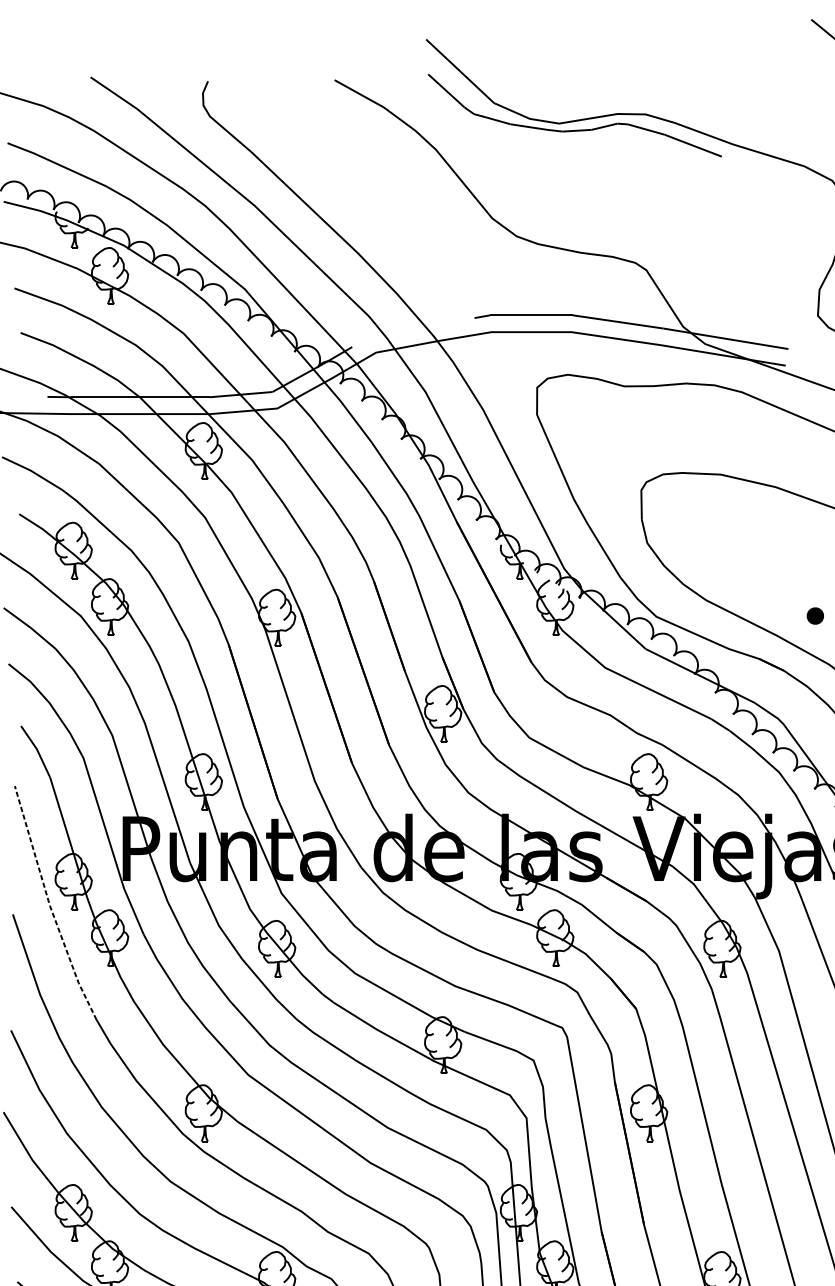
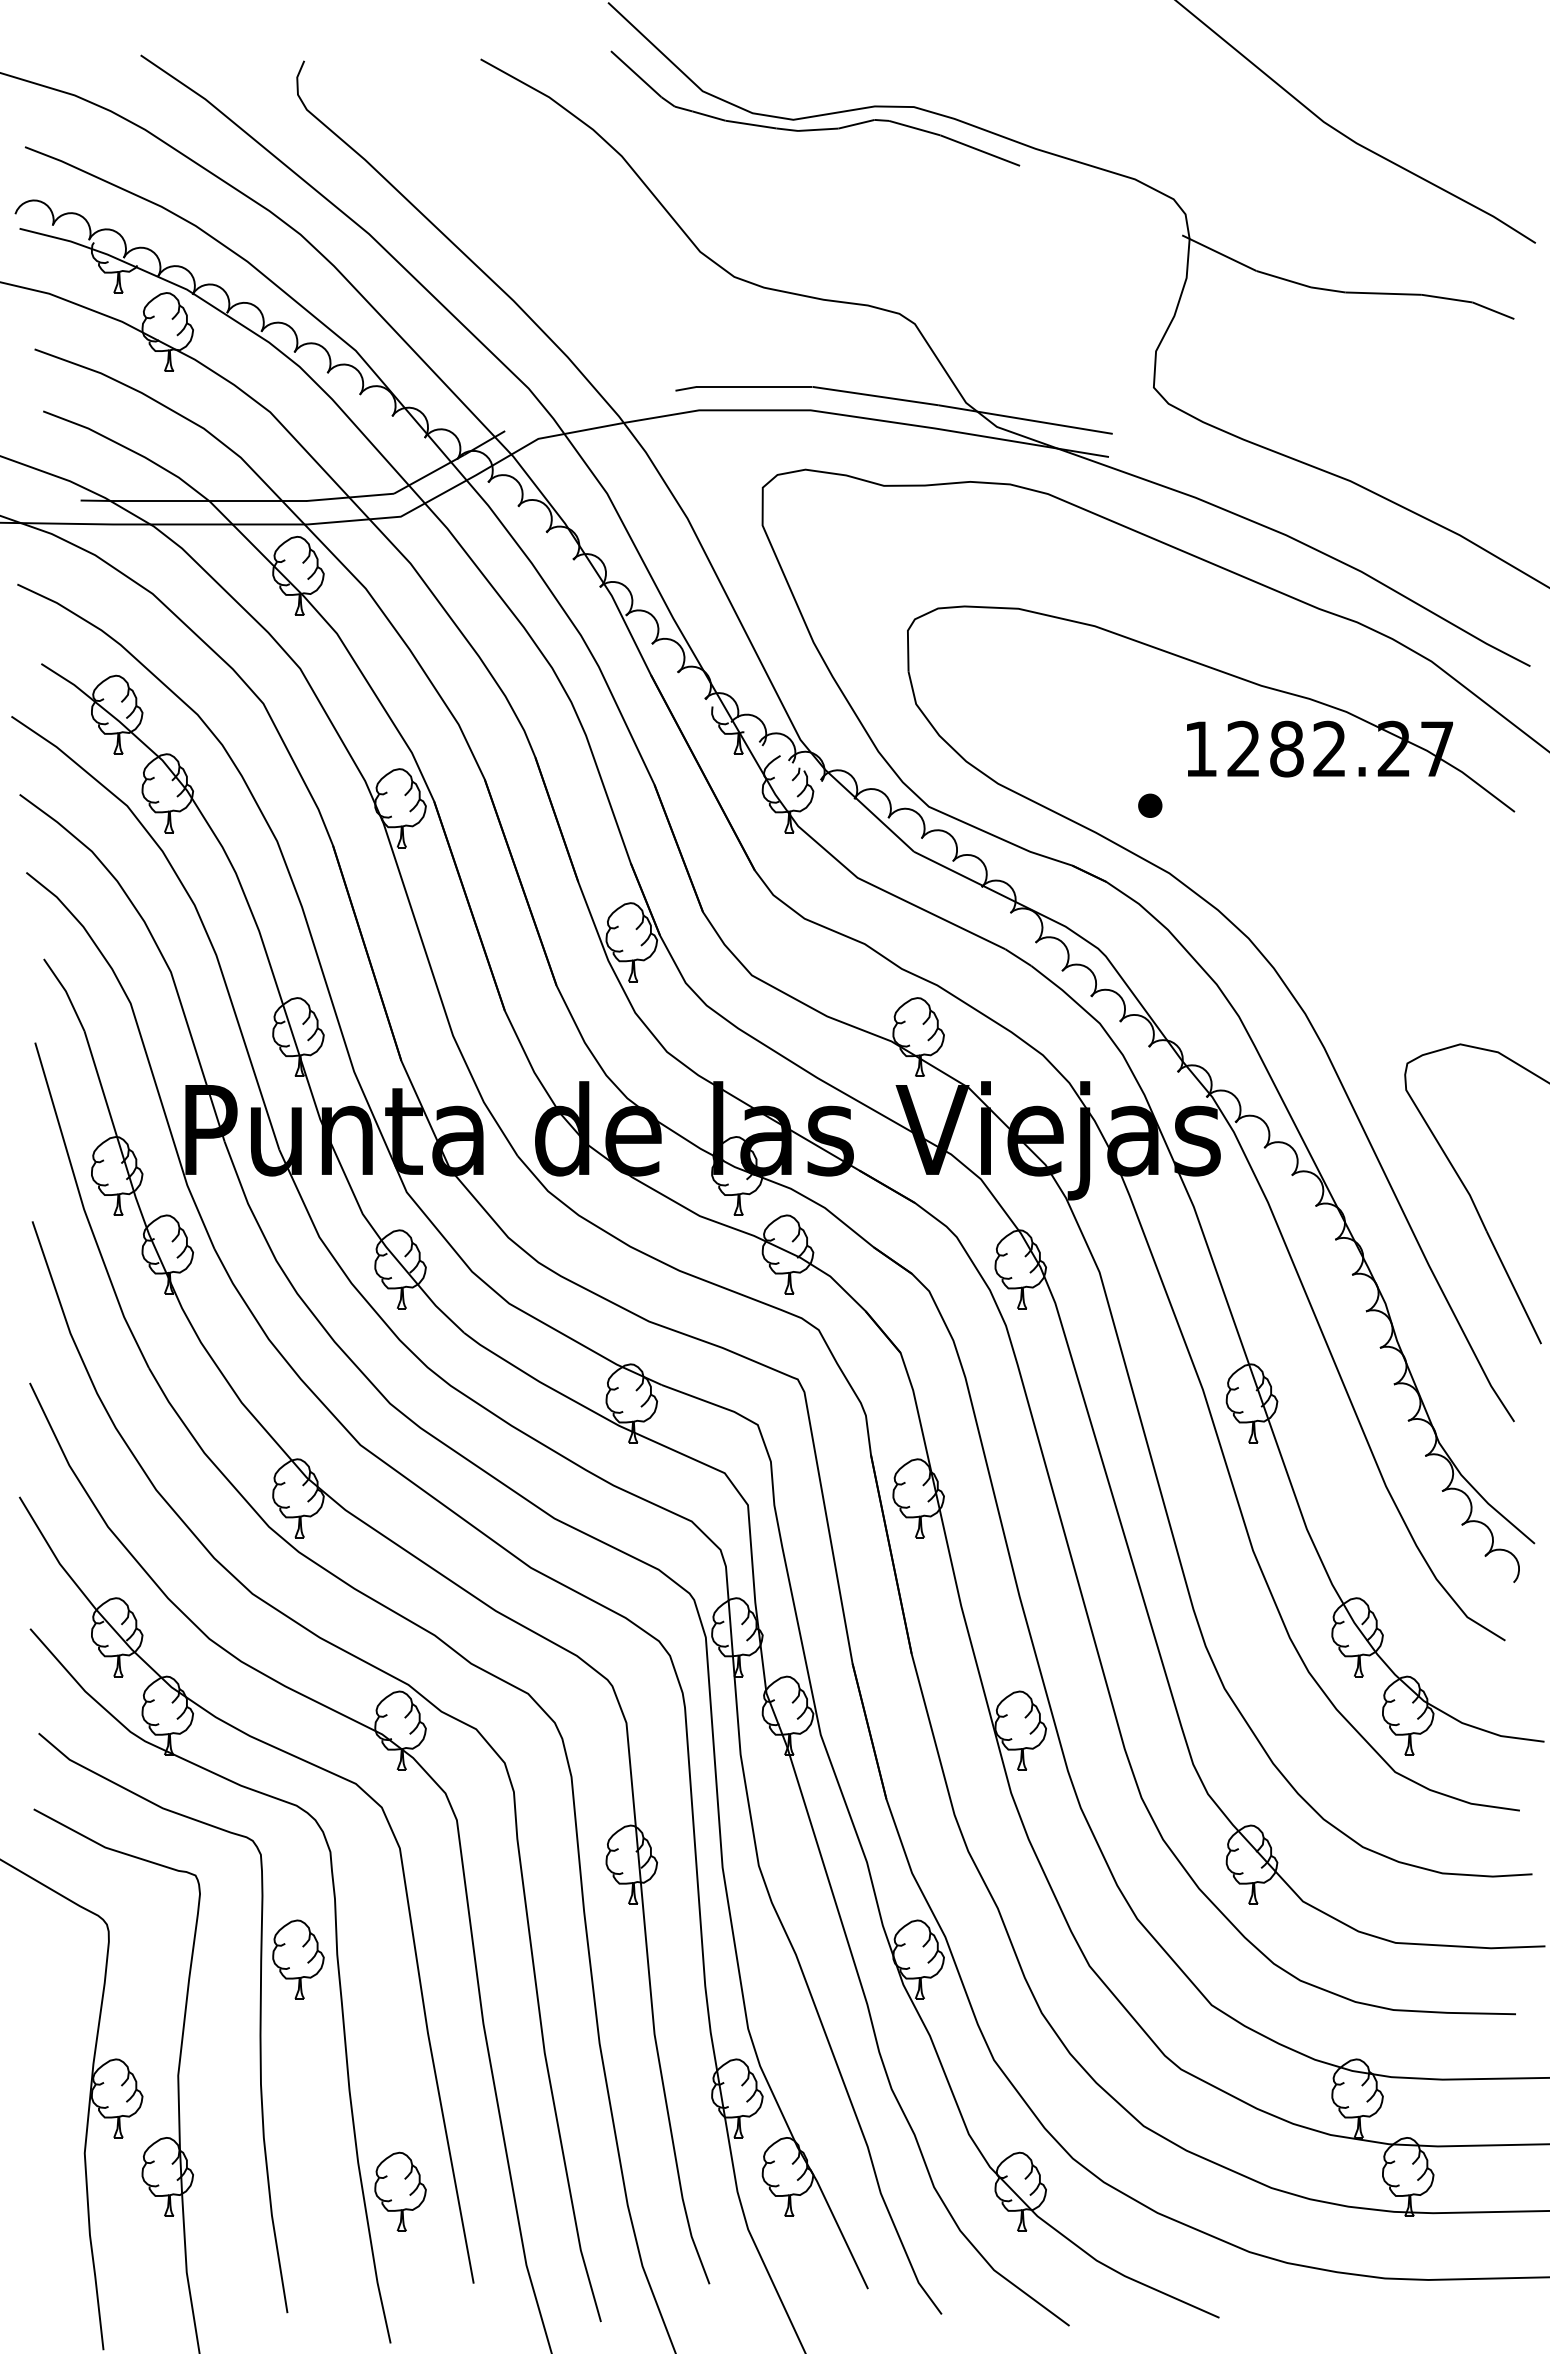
line: (50, 905) -> (84, 1209), dashed -> solid

